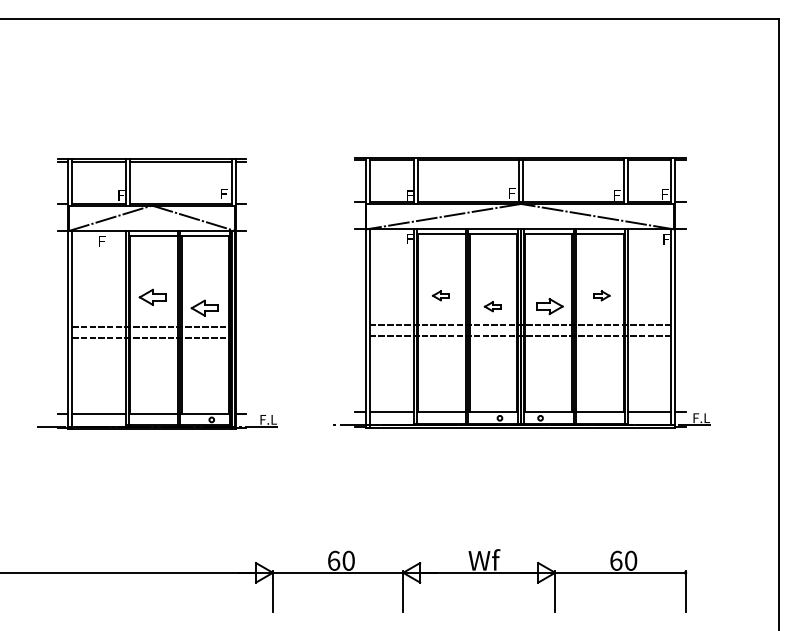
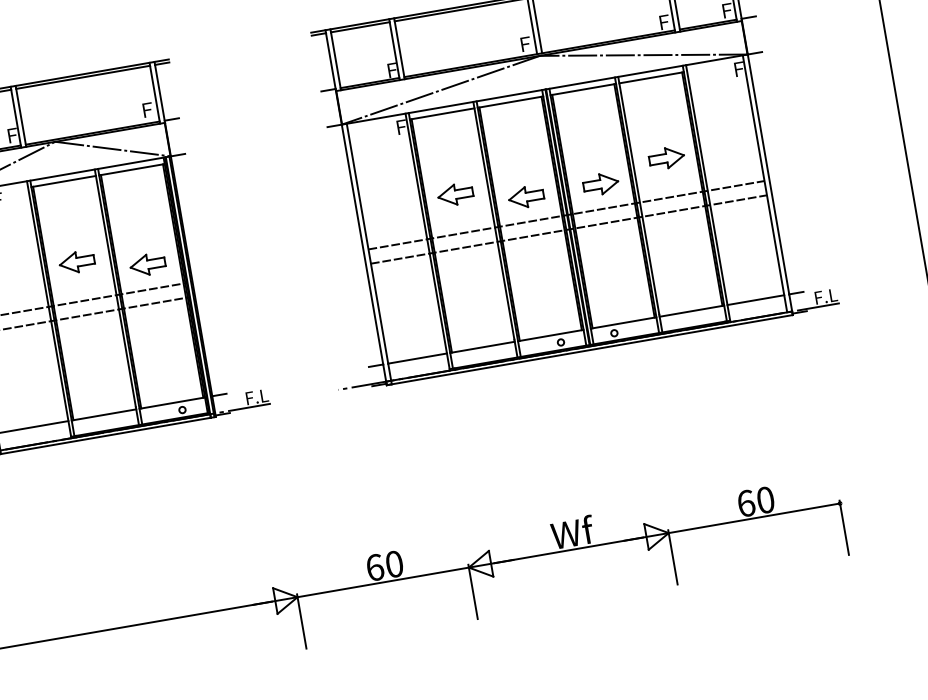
part: (440, 295) -> (454, 194), size x1.67
part: (601, 295) -> (666, 157), size x1.67
part: (492, 306) -> (525, 197), size x1.67

